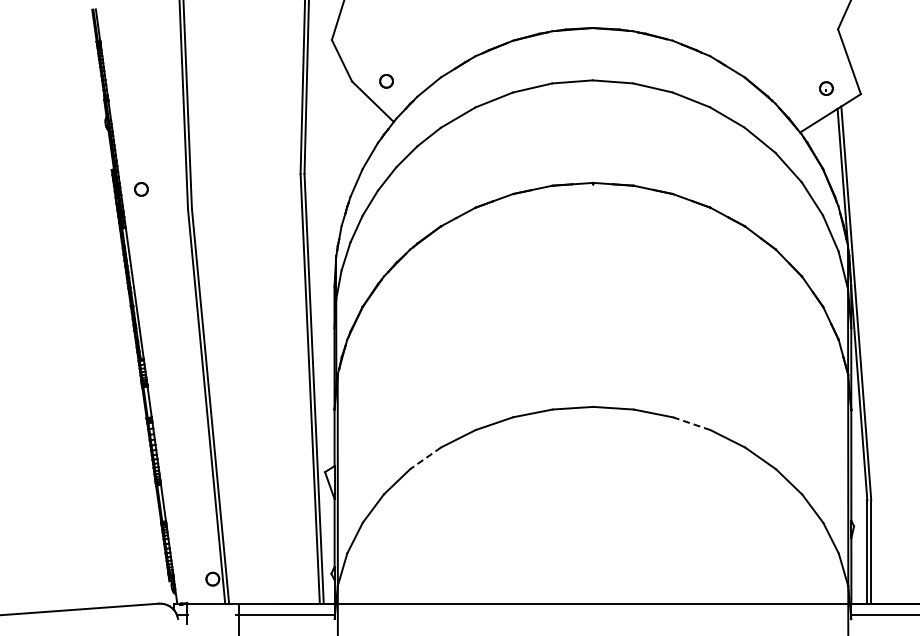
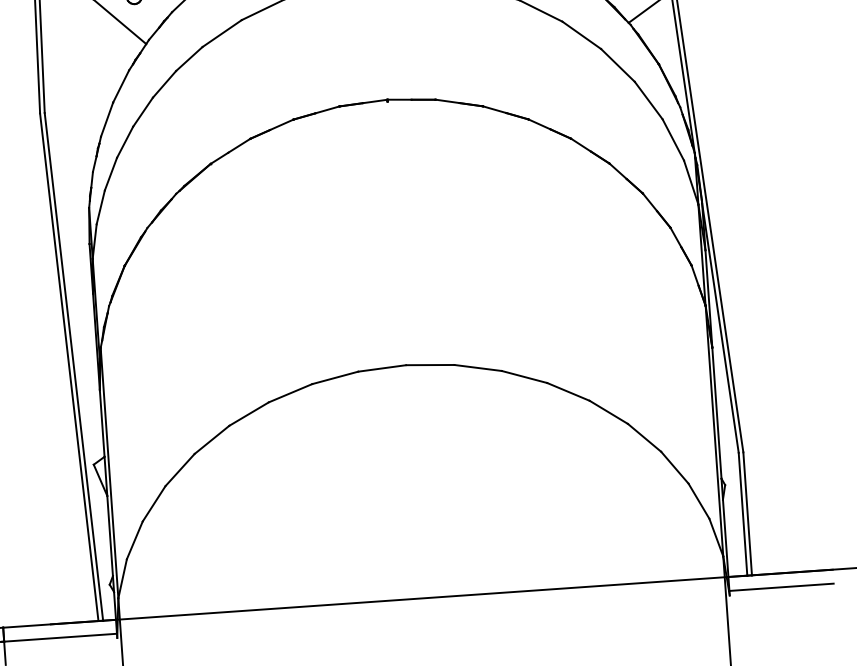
line: (691, 423) -> (524, 376), dashed -> solid
line: (425, 458) -> (211, 440), dashed -> solid

